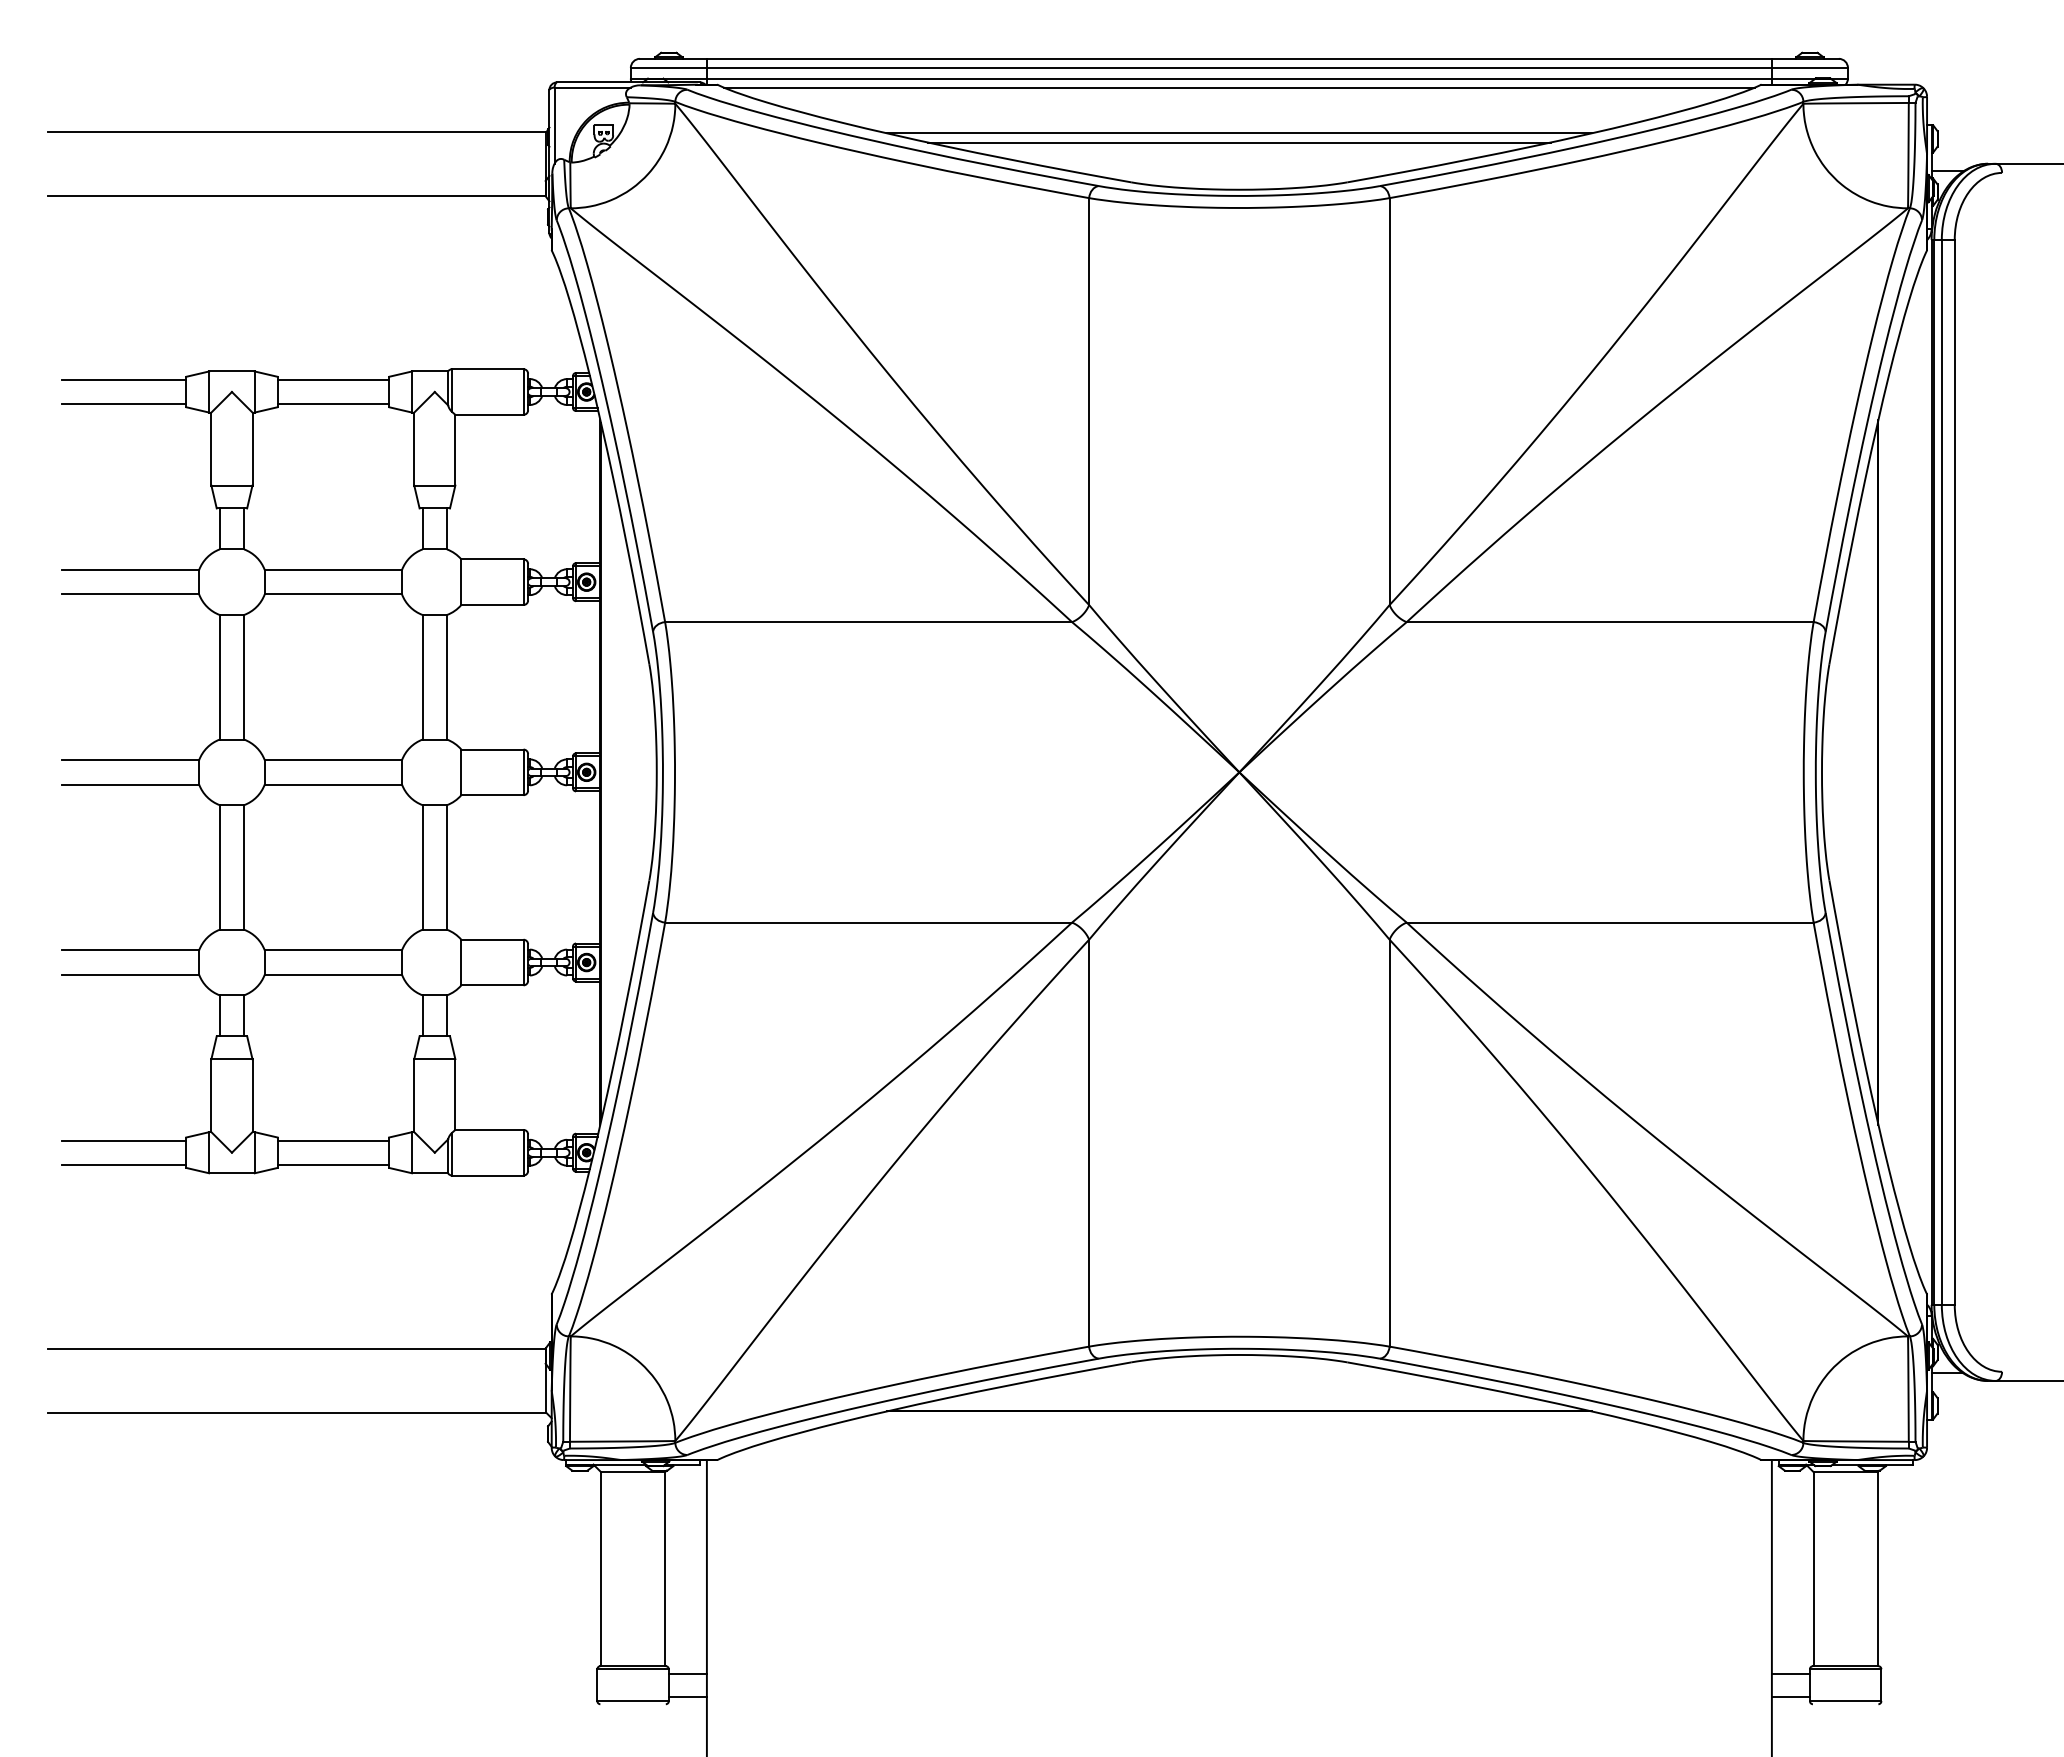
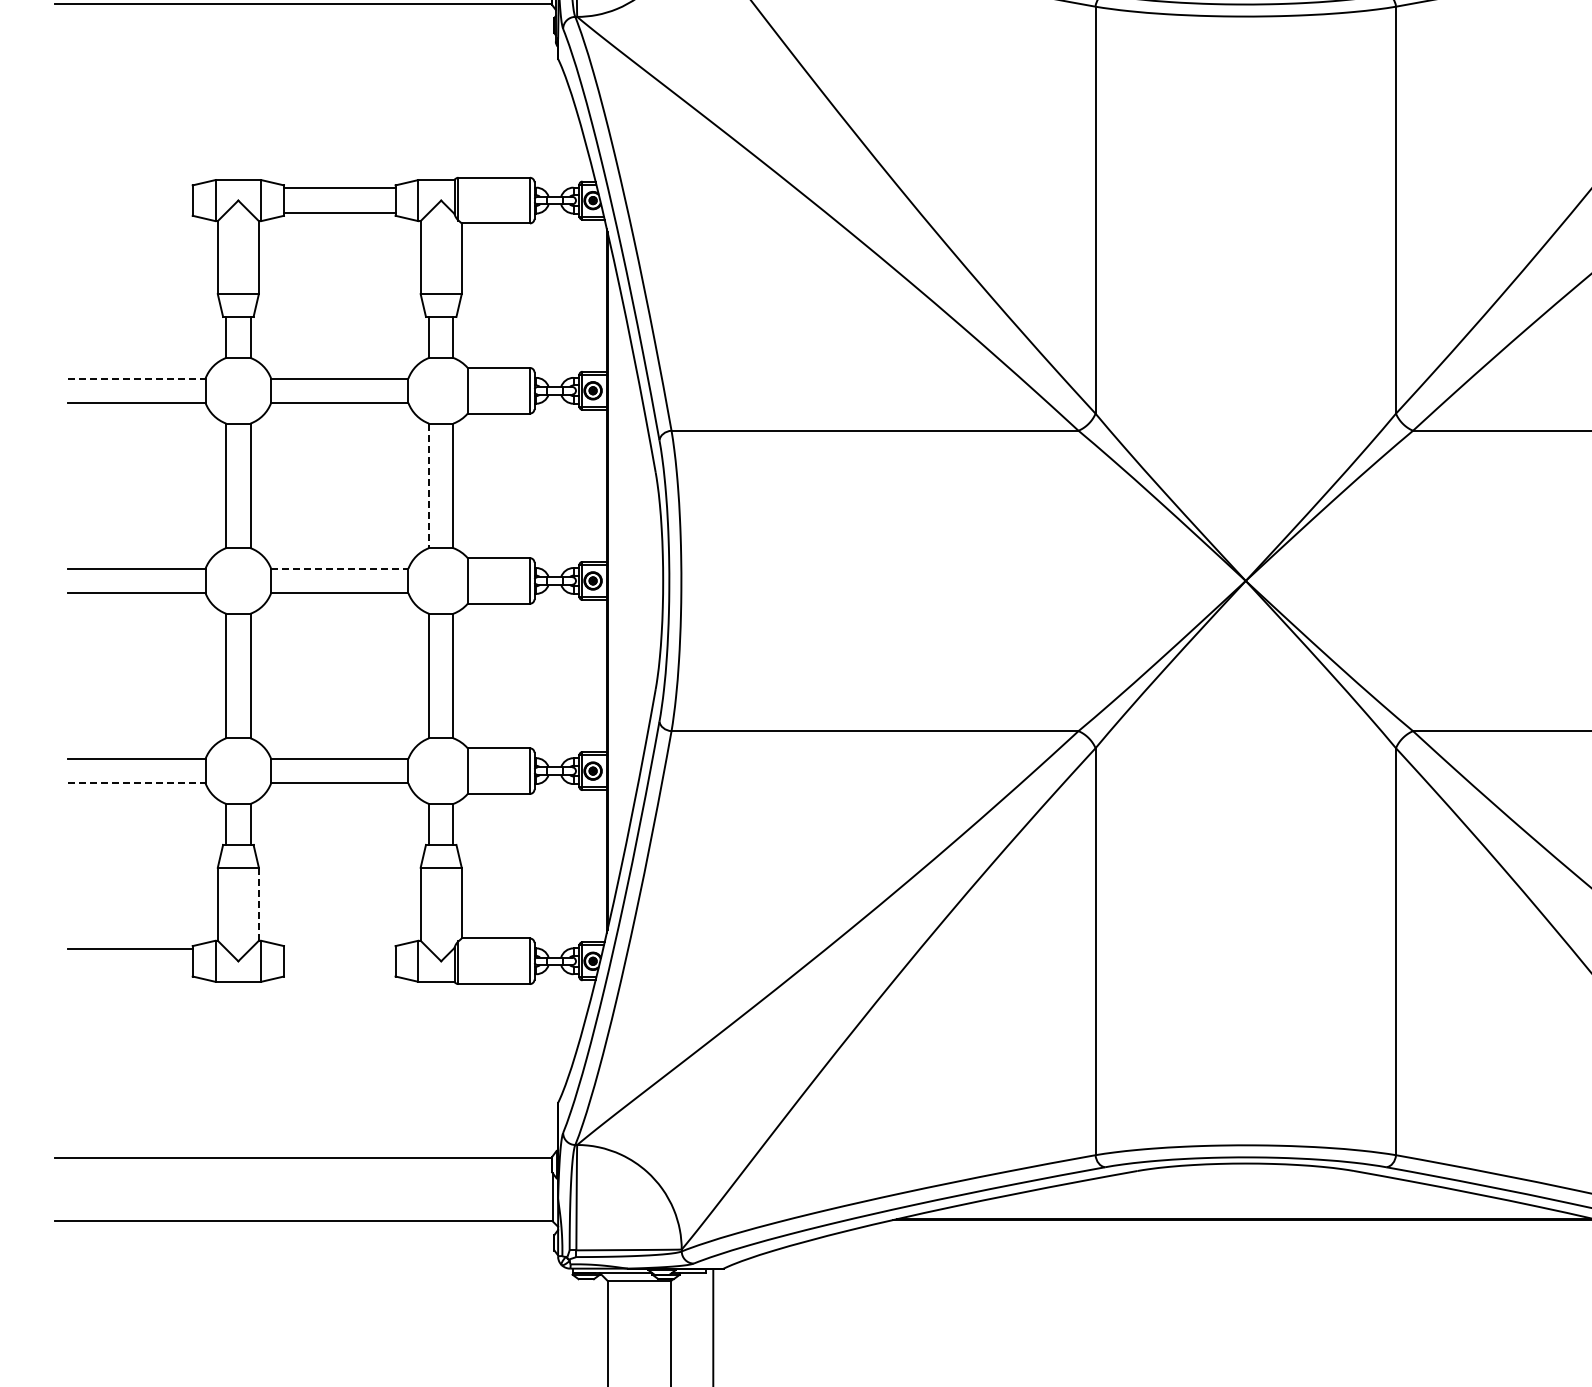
line: (123, 379) -> (129, 188), removed
line: (123, 404) -> (129, 213), removed
line: (130, 570) -> (136, 379), solid -> dashed
line: (422, 677) -> (428, 486), solid -> dashed
line: (333, 760) -> (339, 569), solid -> dashed
line: (130, 974) -> (136, 783), solid -> dashed
line: (252, 1095) -> (258, 904), solid -> dashed
line: (333, 1140) -> (339, 949), removed
line: (123, 1164) -> (129, 973), removed
line: (333, 1164) -> (339, 973), removed

